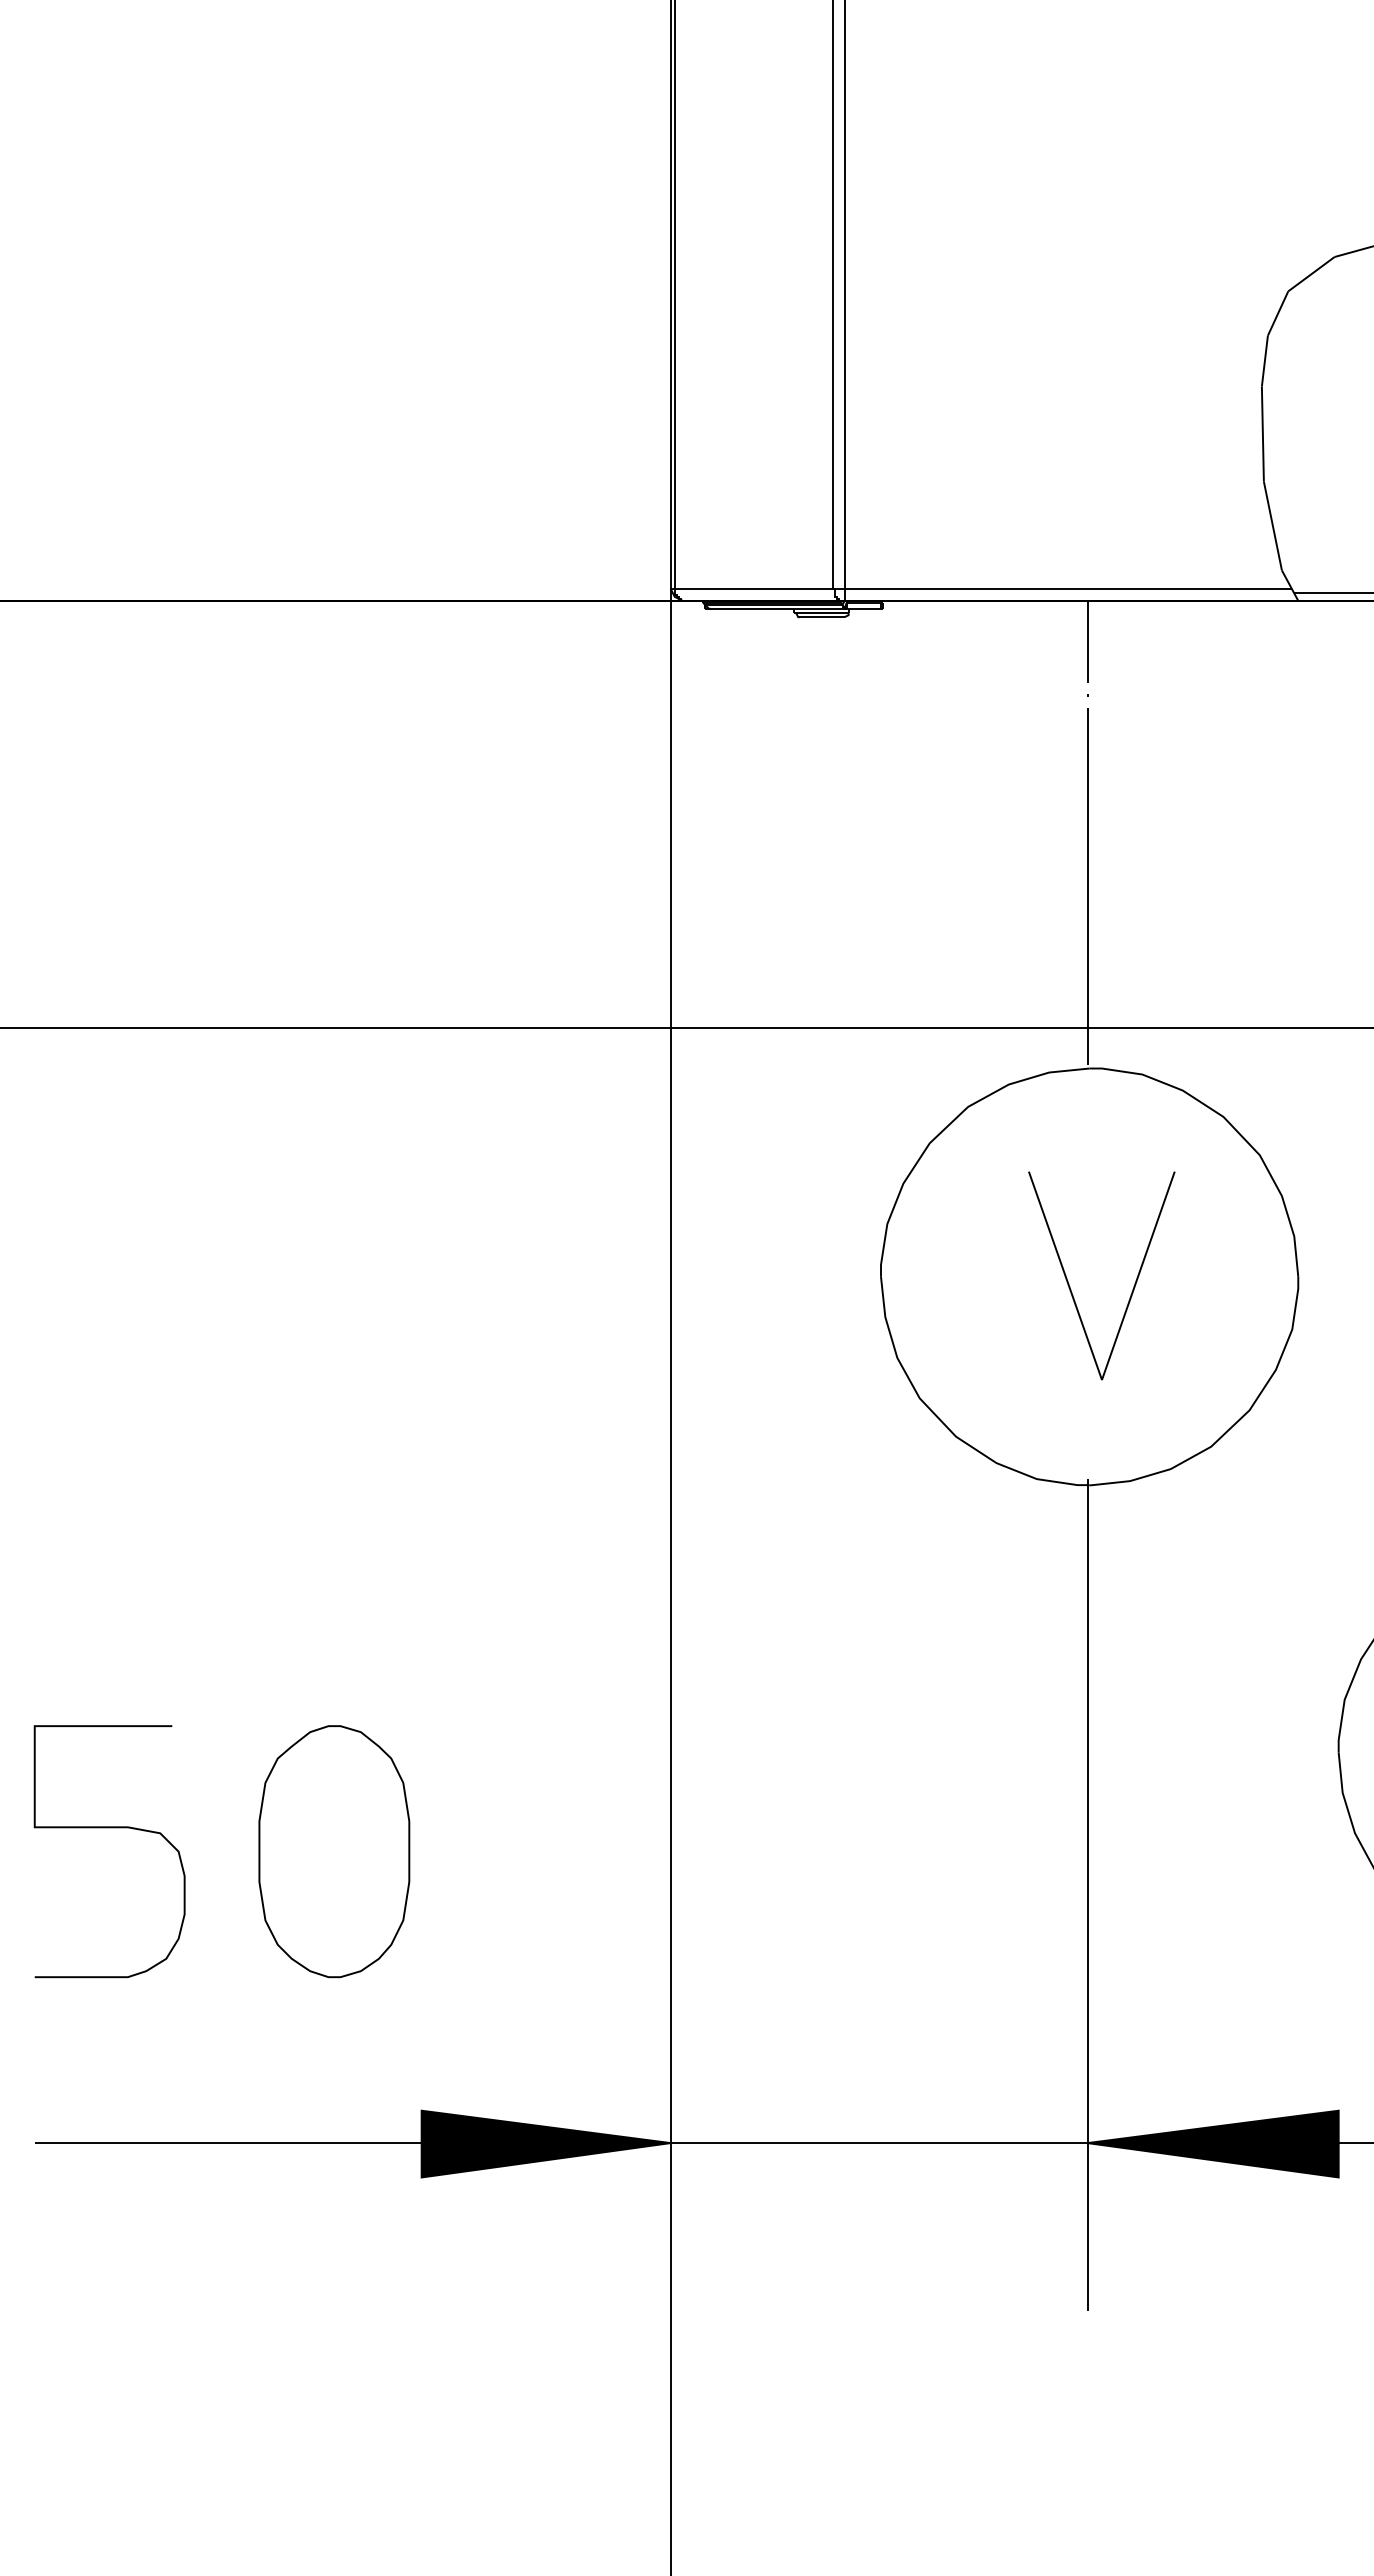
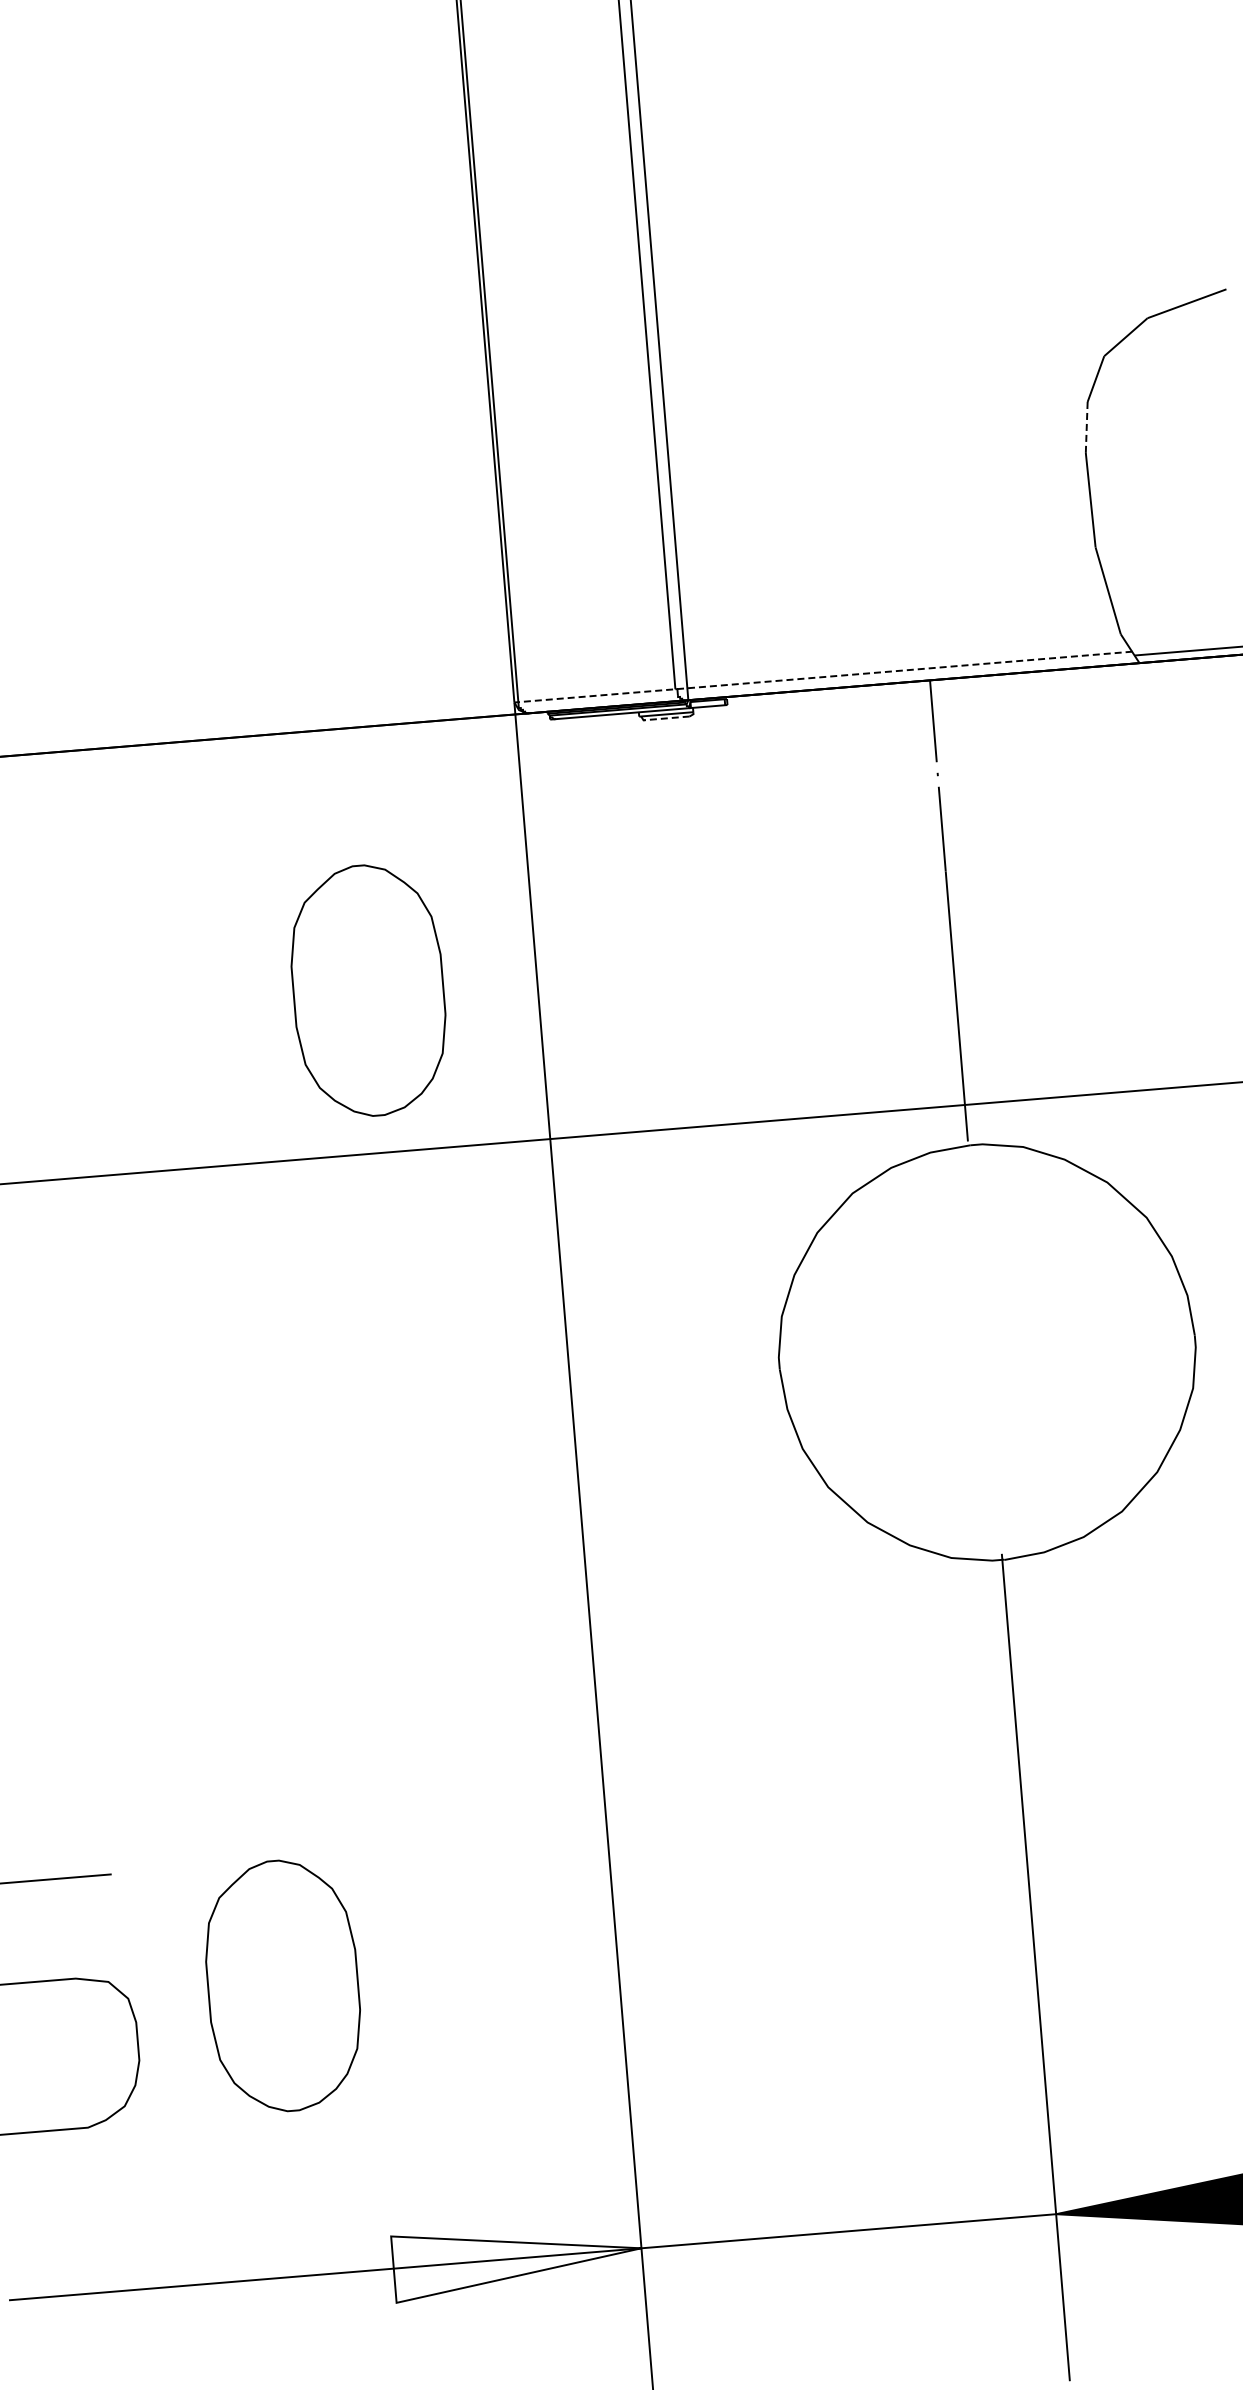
line: (1264, 361) -> (1086, 427), solid -> dashed
line: (981, 588) -> (823, 676), solid -> dashed
line: (820, 617) -> (665, 718), solid -> dashed
part: (501, 864) -> (368, 990), added
line: (1070, 1286) -> (969, 1363), removed
fill: (545, 2143) -> (516, 2258), removed

